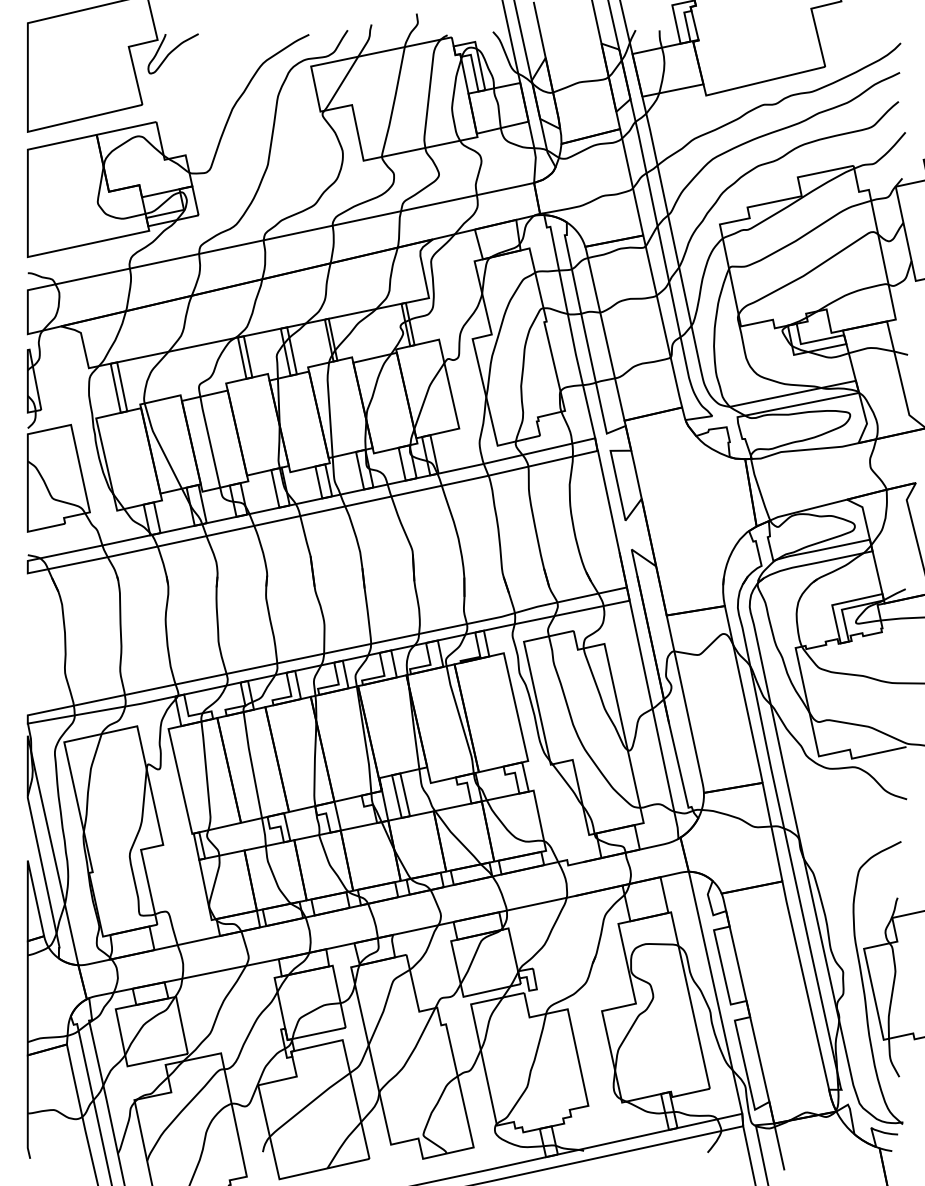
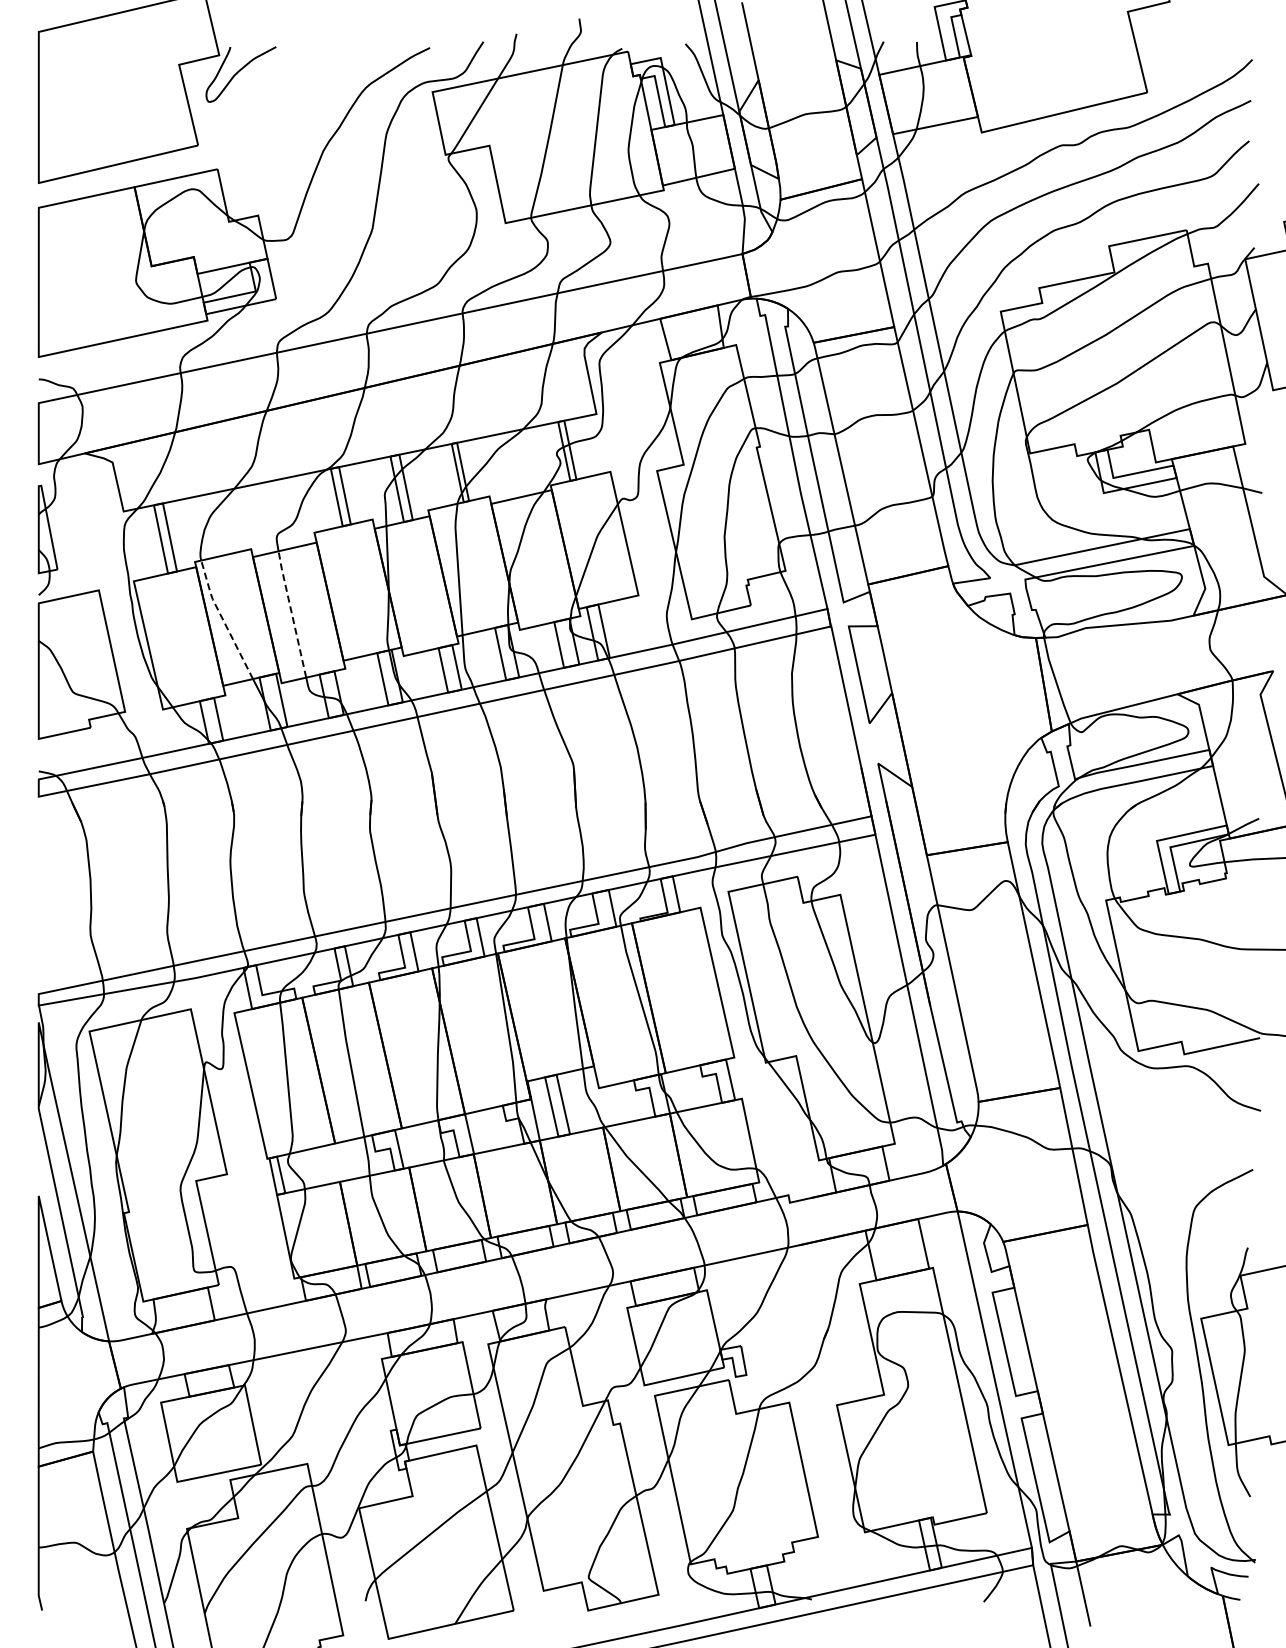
line: (209, 441) -> (291, 613), solid -> dashed
line: (159, 445) -> (222, 619), solid -> dashed

